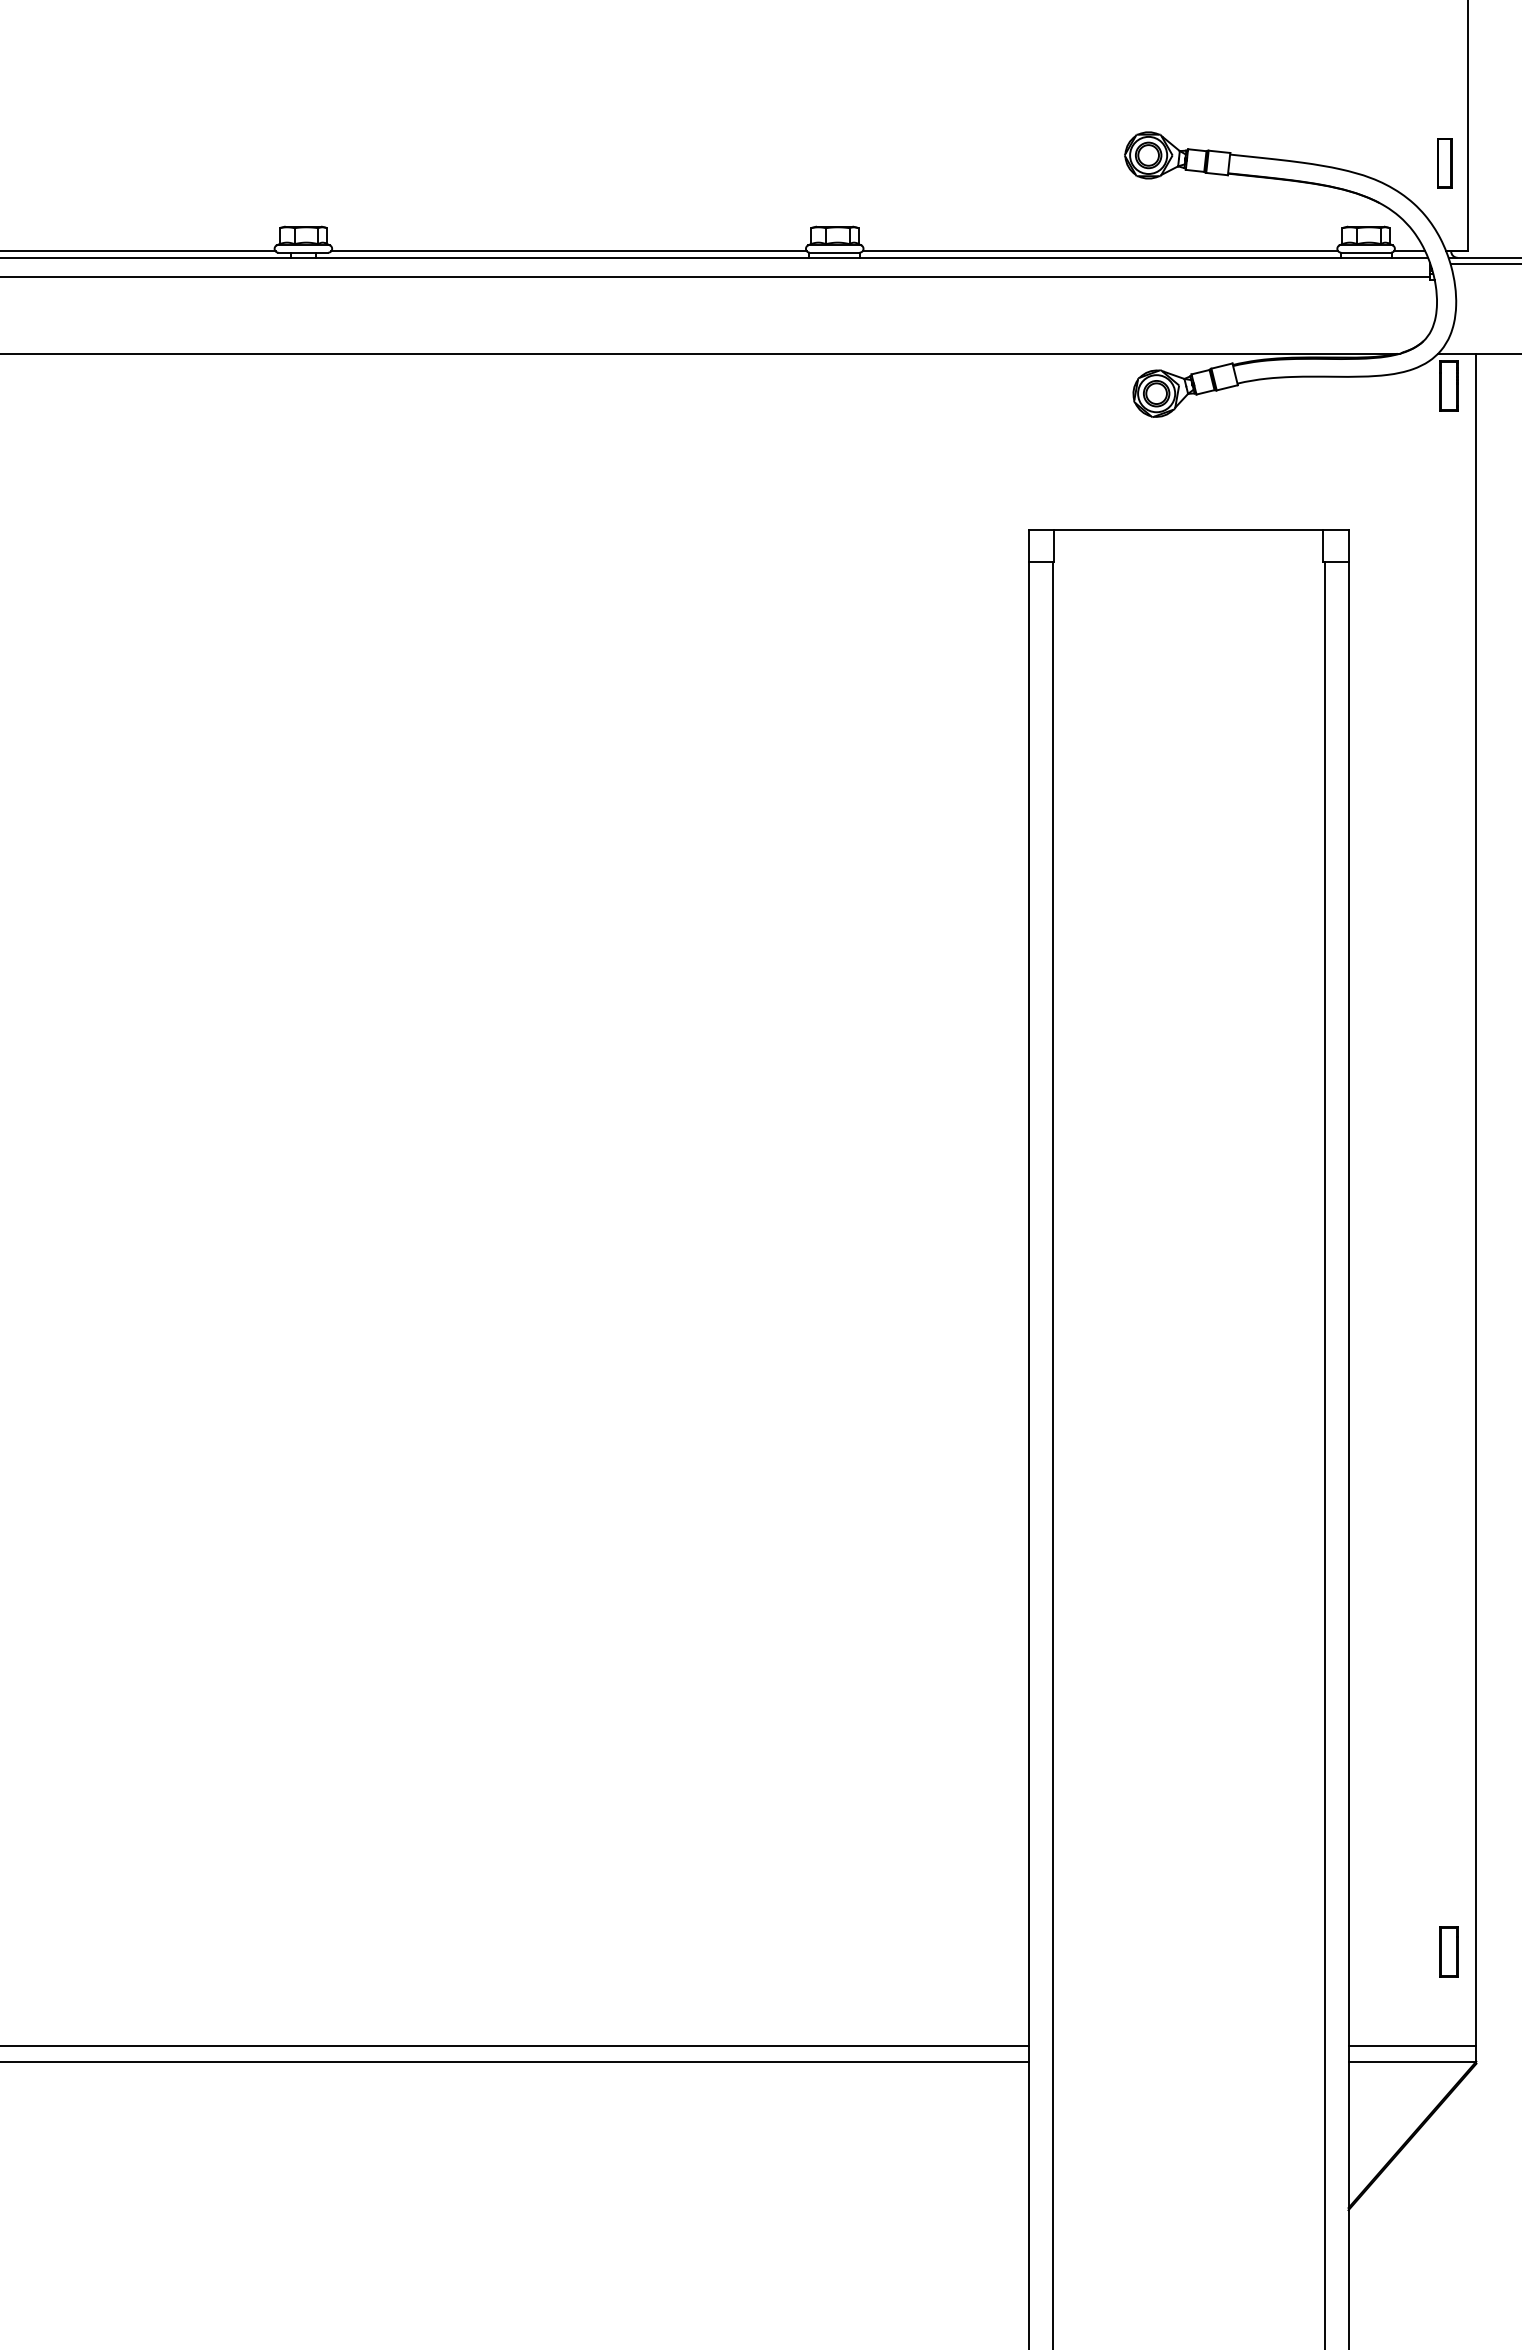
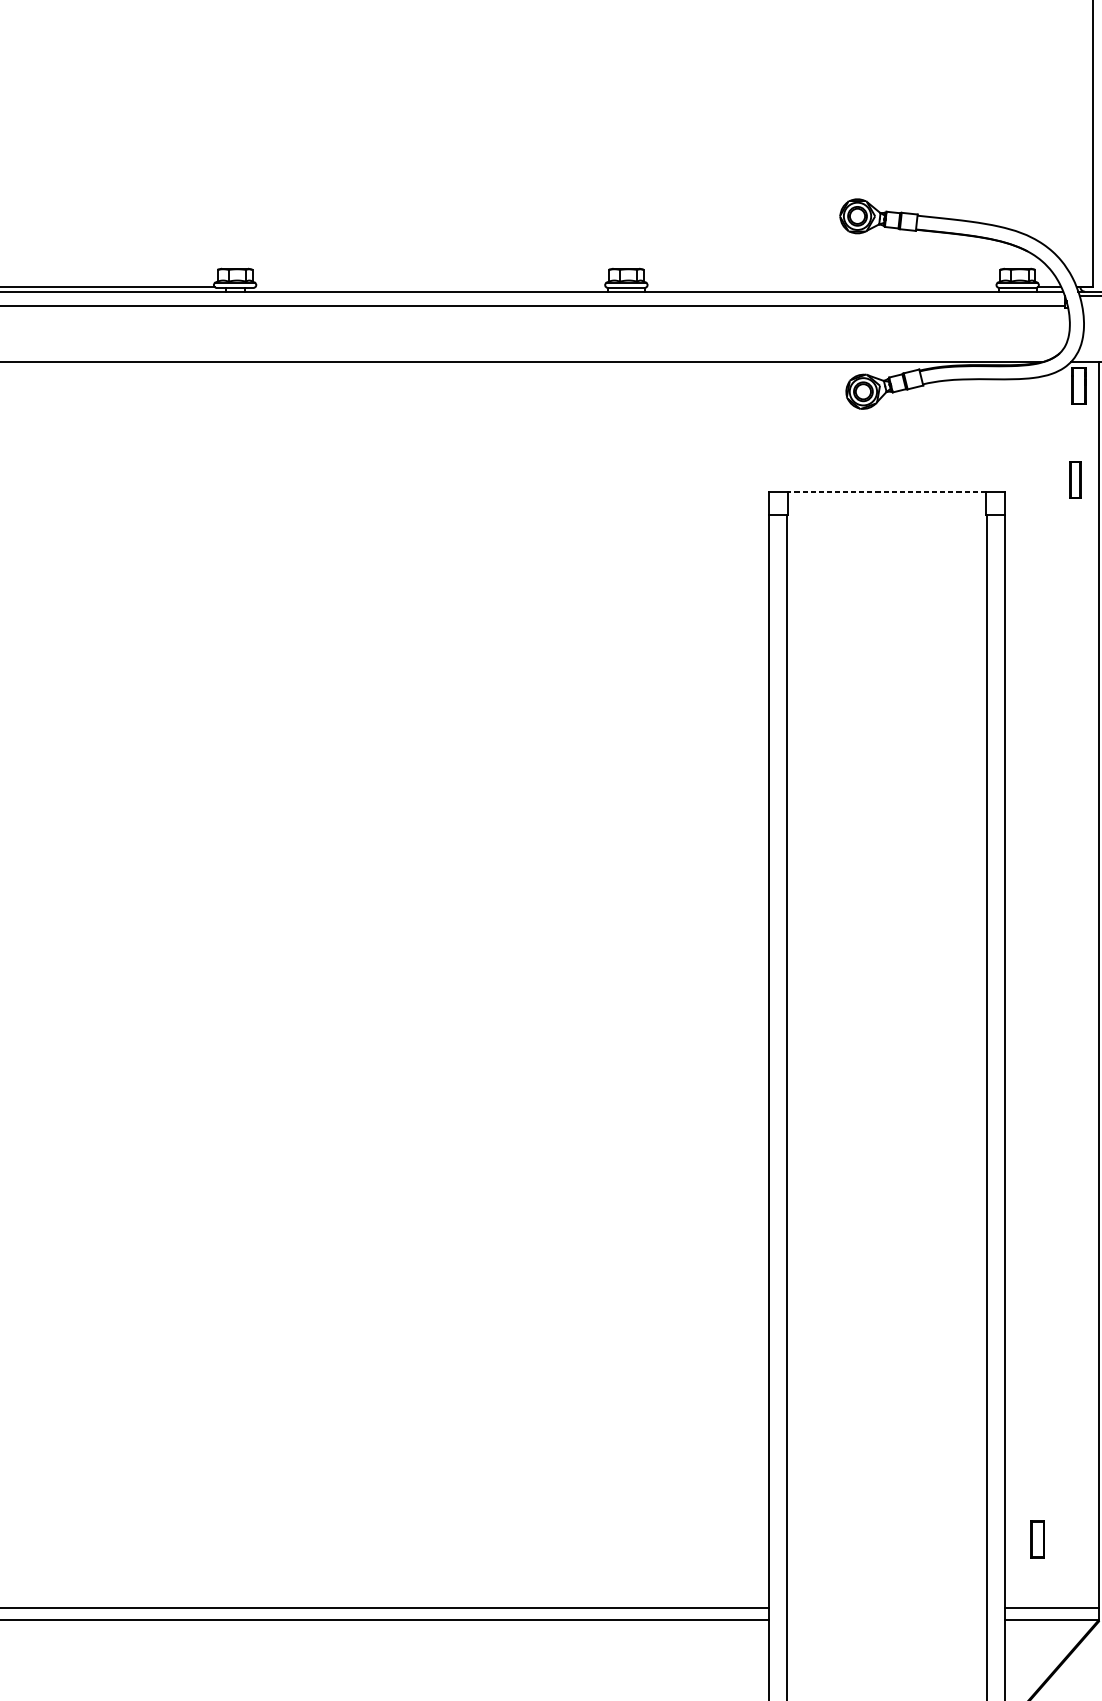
part: (1444, 163) -> (1075, 480), moved
line: (568, 251) -> (430, 287), removed
line: (1100, 251) -> (822, 287), removed
line: (1188, 529) -> (886, 491), solid -> dashed
part: (1448, 1951) -> (1037, 1538), moved

